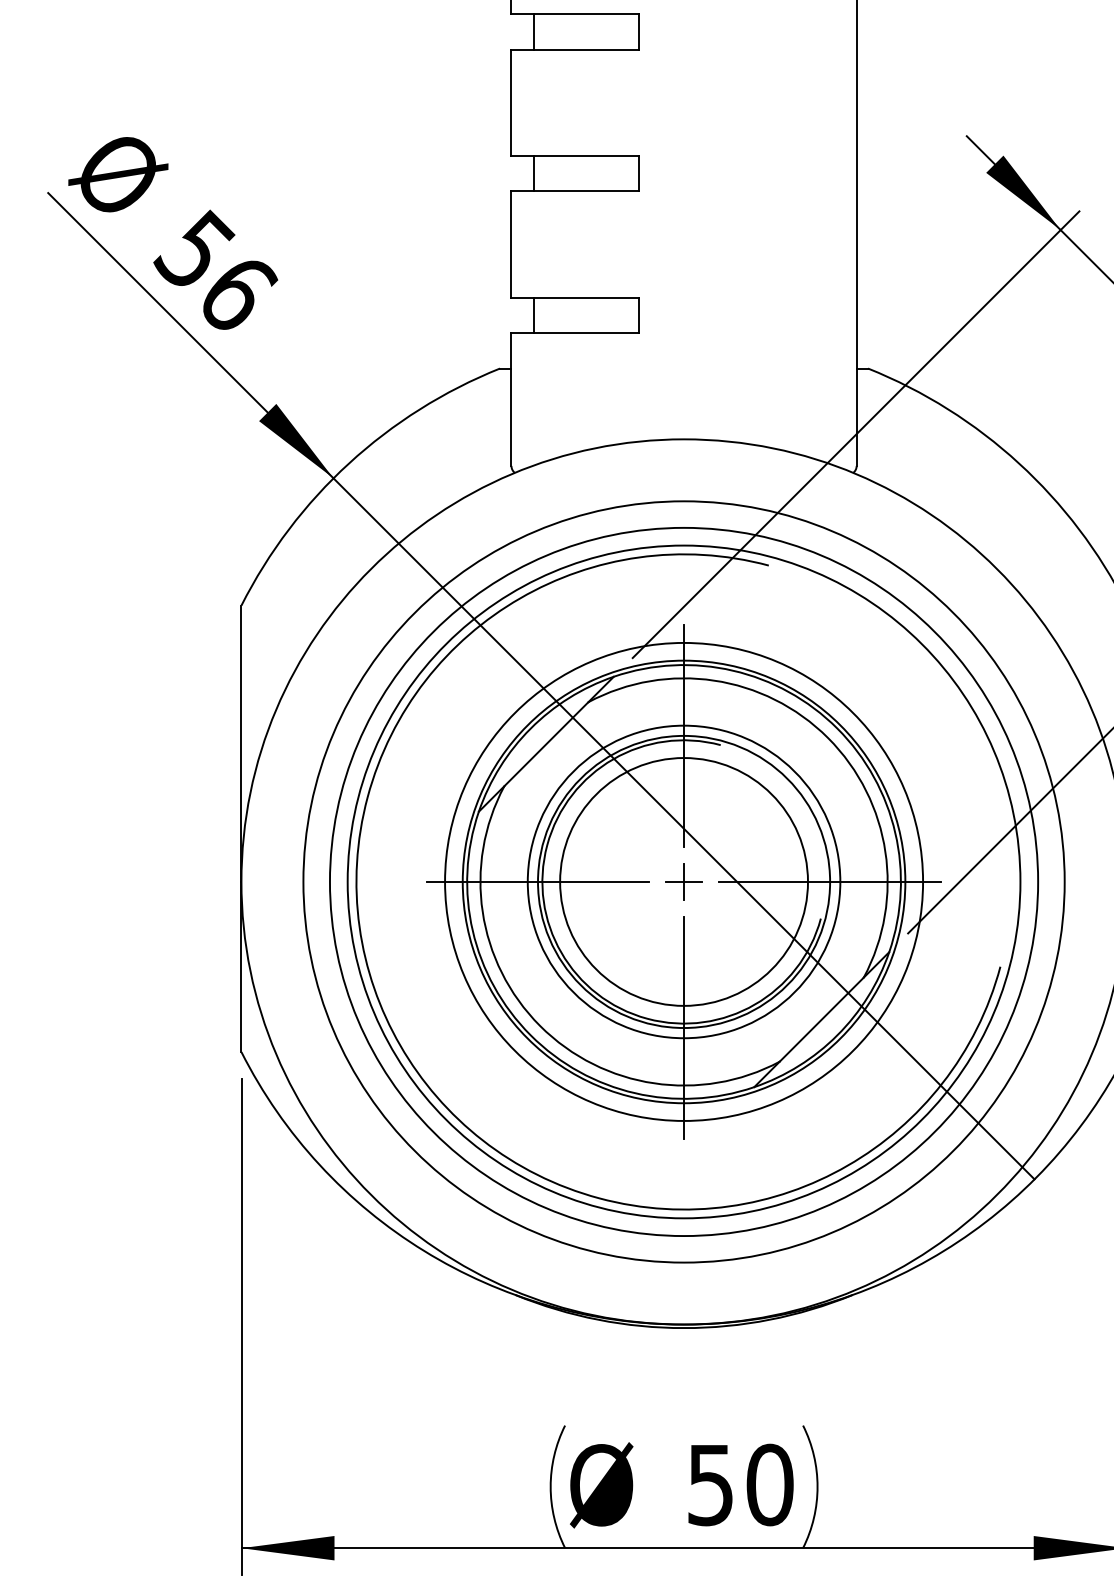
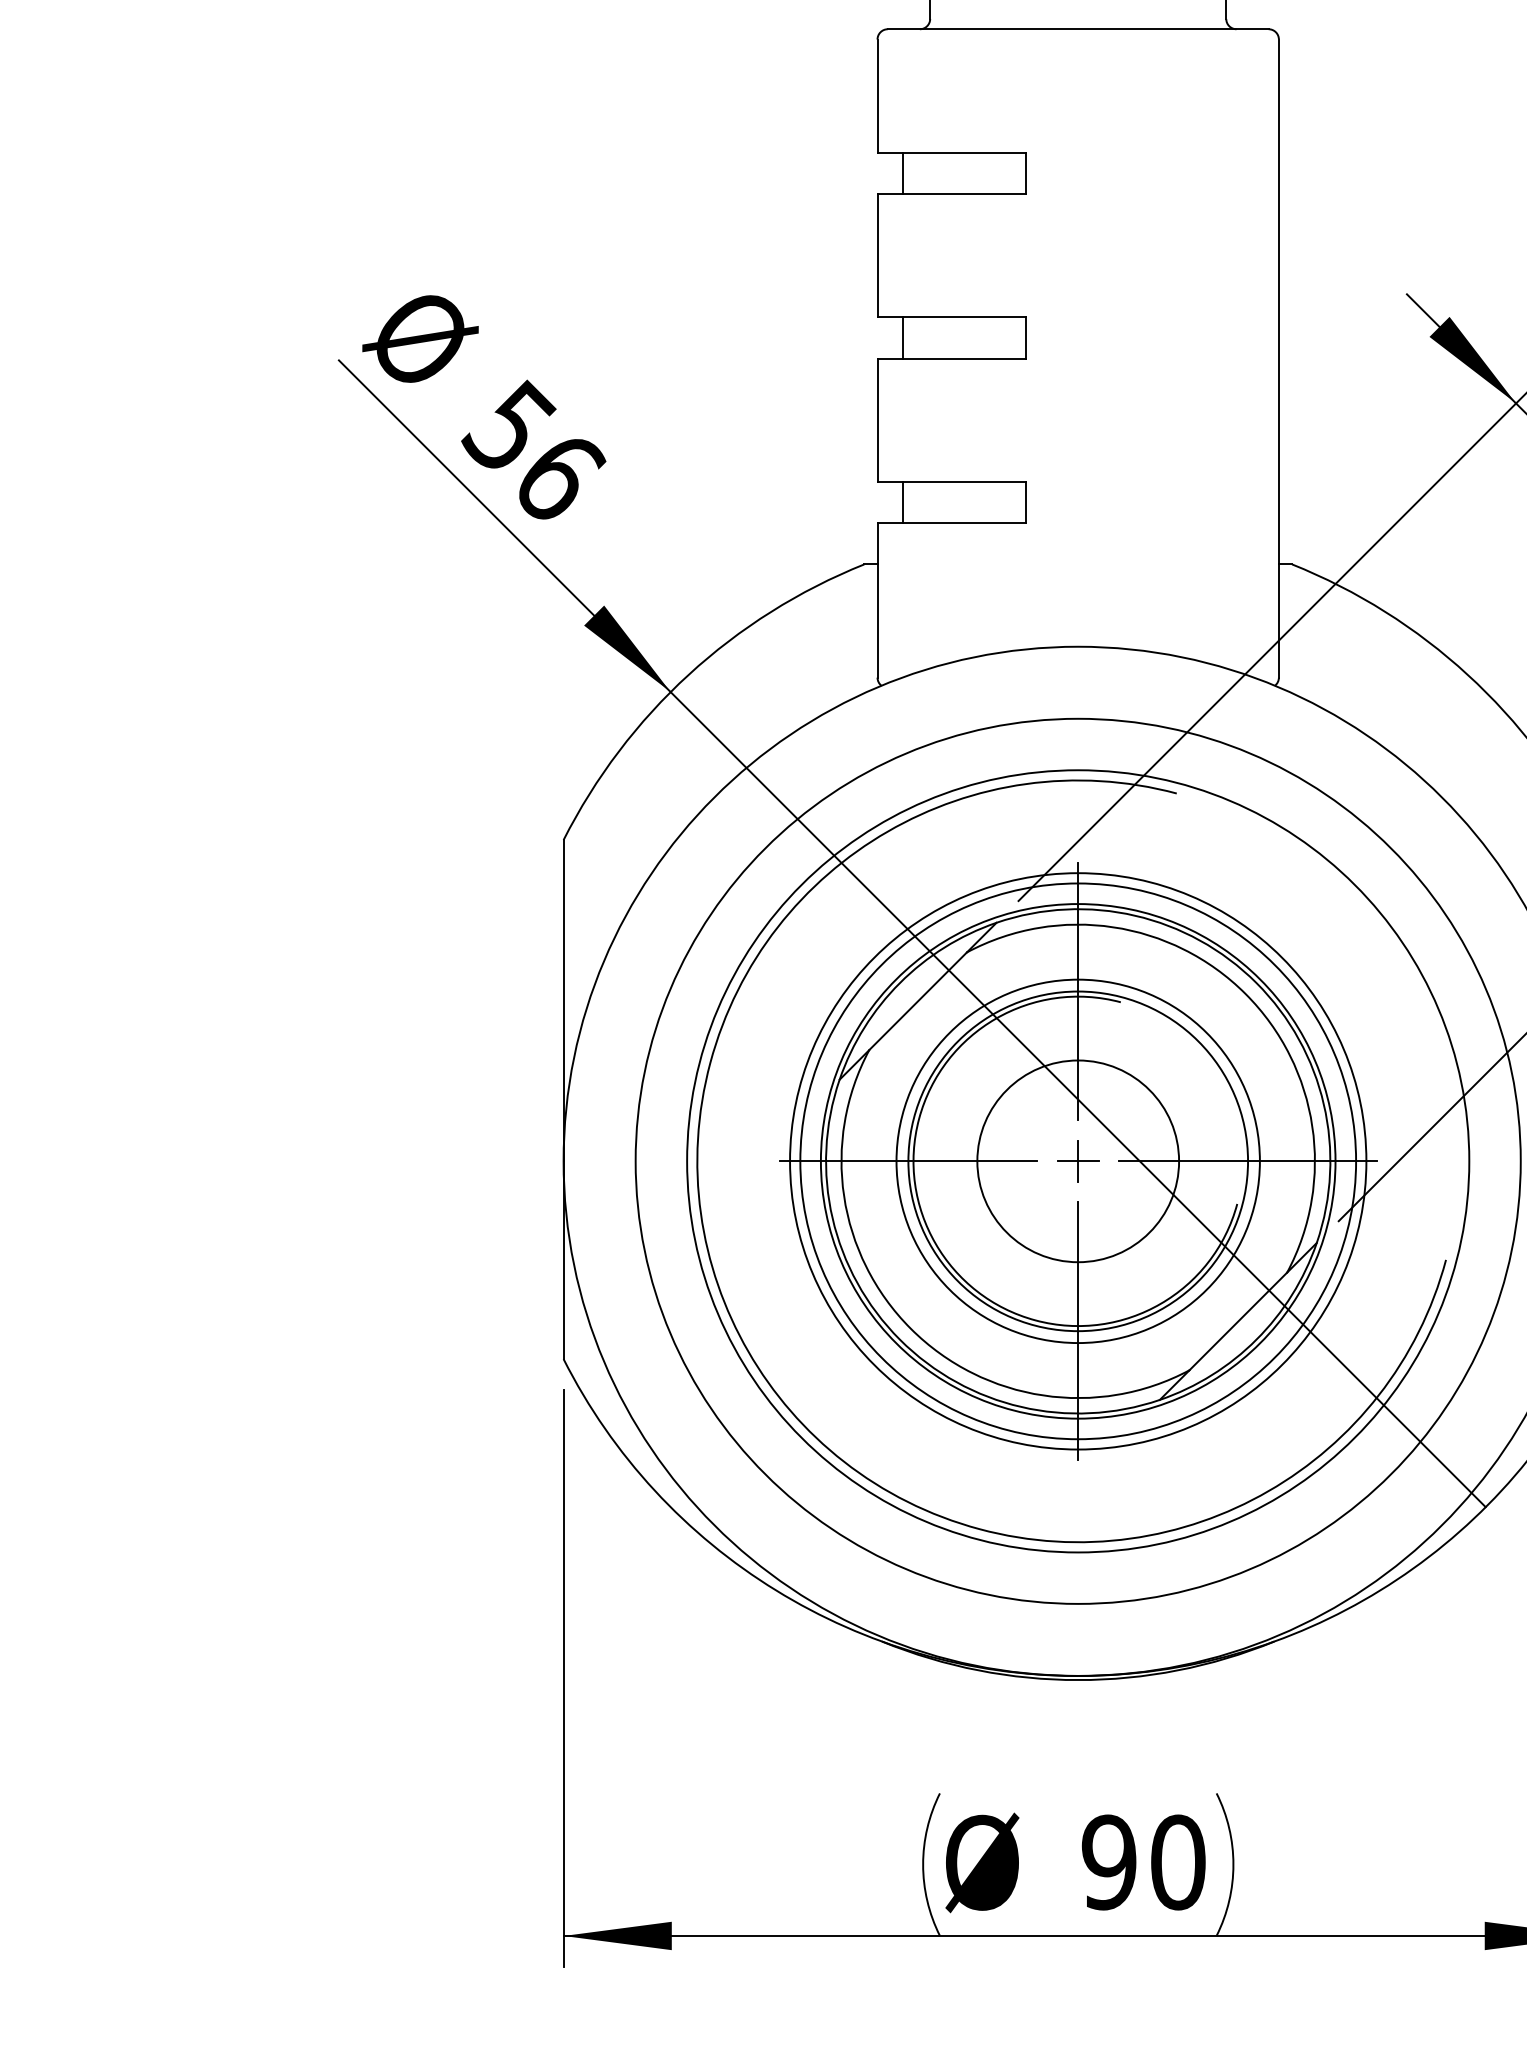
circle: (683, 882) -> (1077, 1161), size x0.7
circle: (684, 882) -> (1078, 1161), size x0.7
text: (710, 1485) -> (1108, 1862), 50 -> 90

